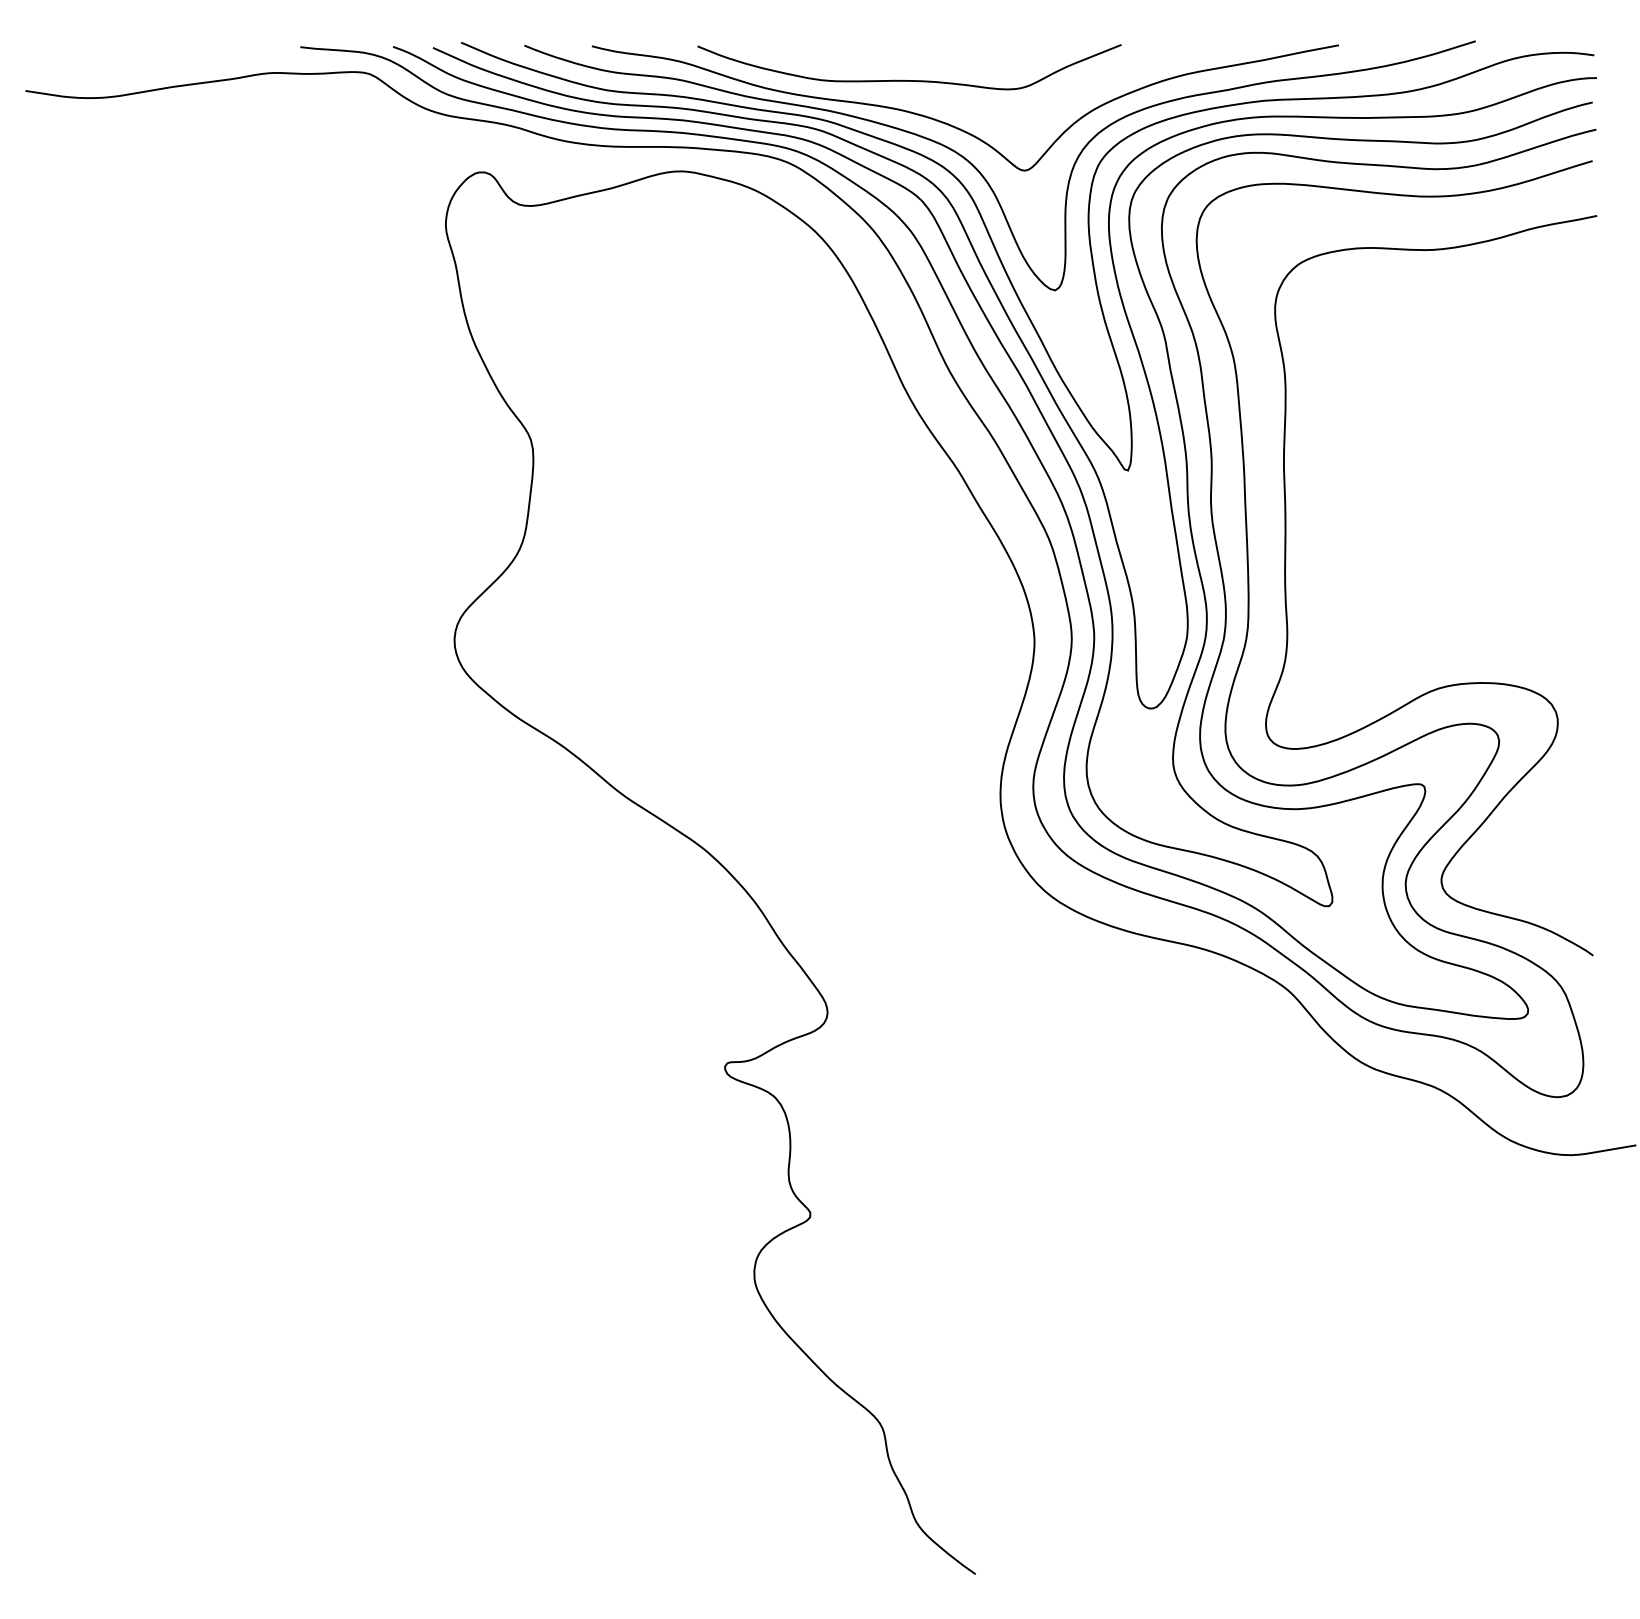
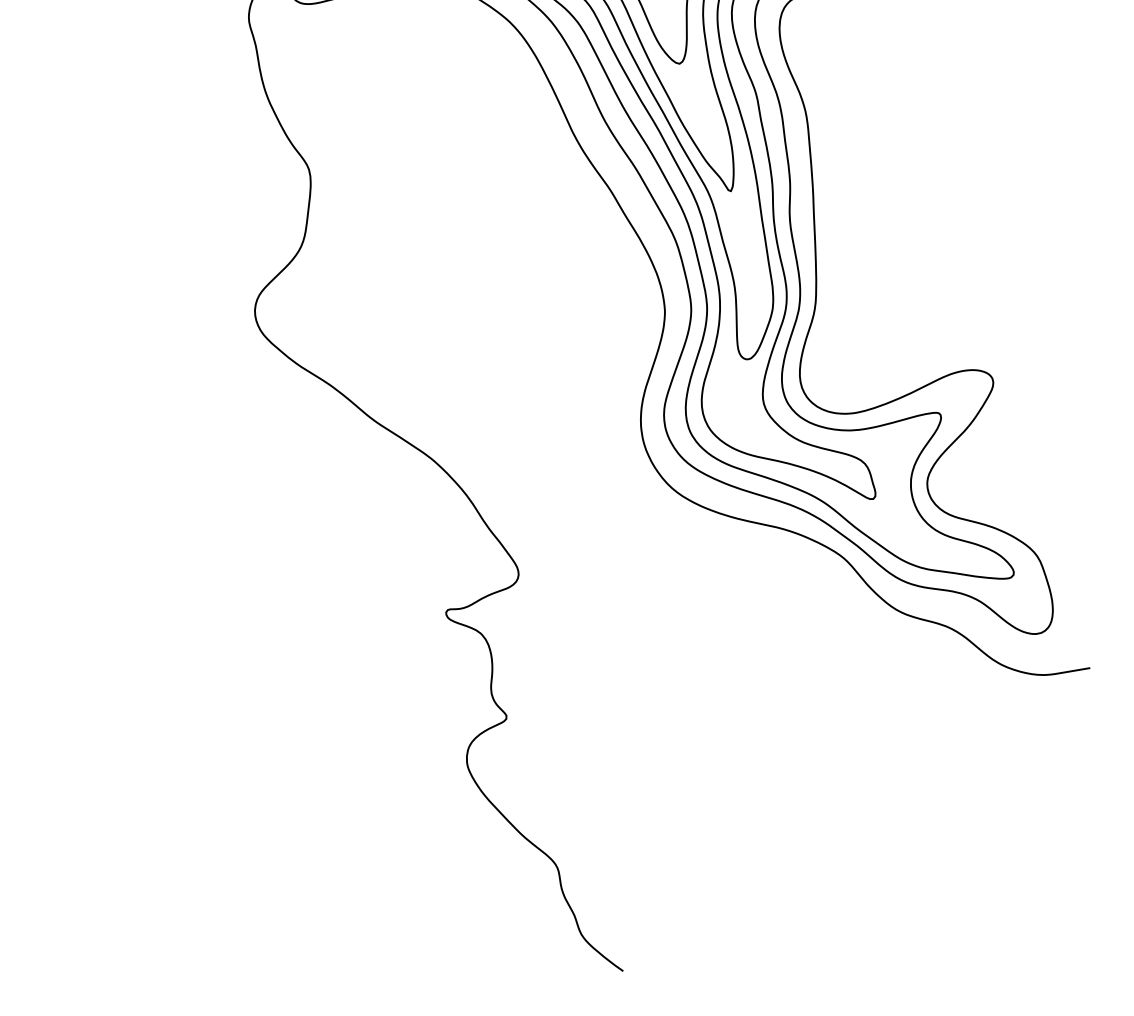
curve: (1450, 684) -> (958, 342), removed

